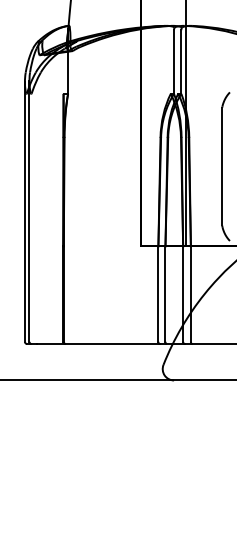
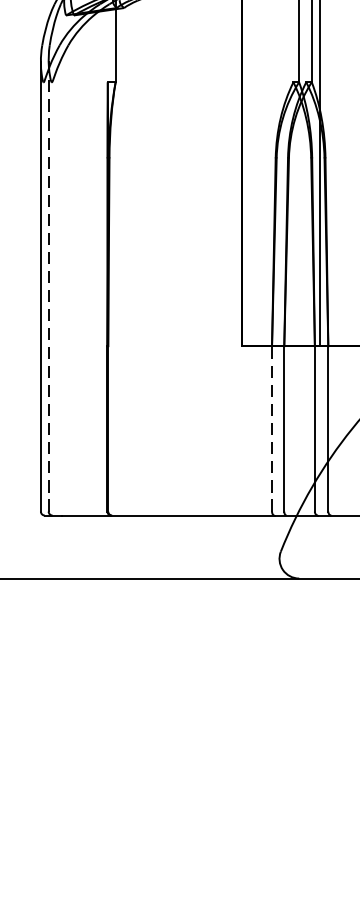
line: (29, 210) -> (48, 284), solid -> dashed
line: (158, 294) -> (272, 429), solid -> dashed

